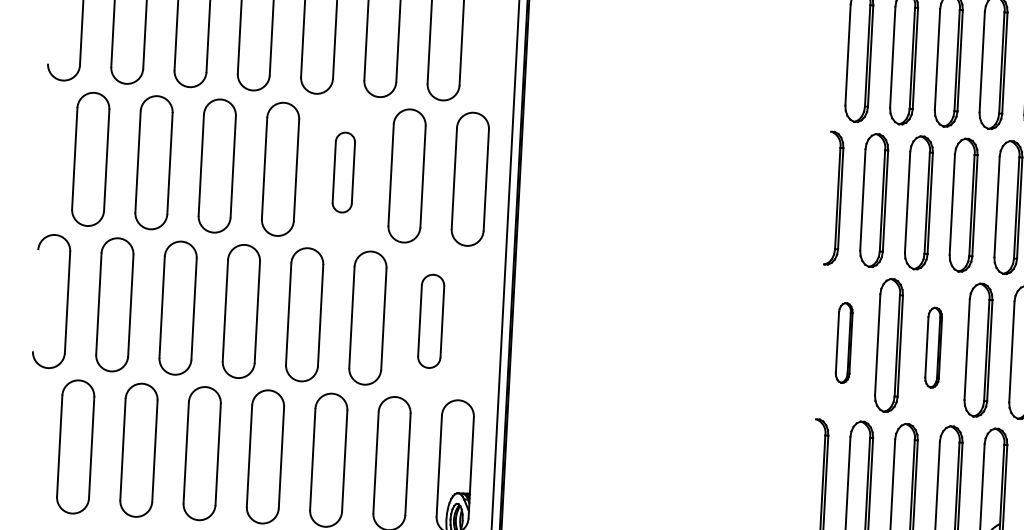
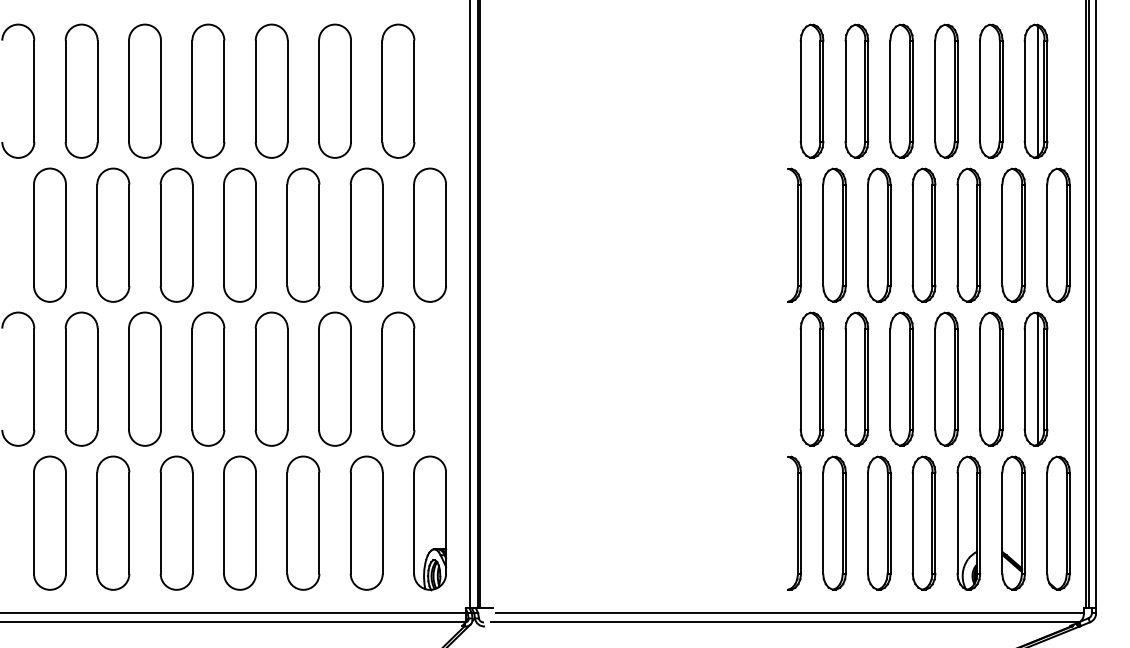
part: (343, 171) -> (303, 234), size x1.67
part: (431, 320) -> (398, 378), size x1.43
part: (843, 342) -> (811, 378), size x1.67
part: (933, 347) -> (901, 378), size x1.67

